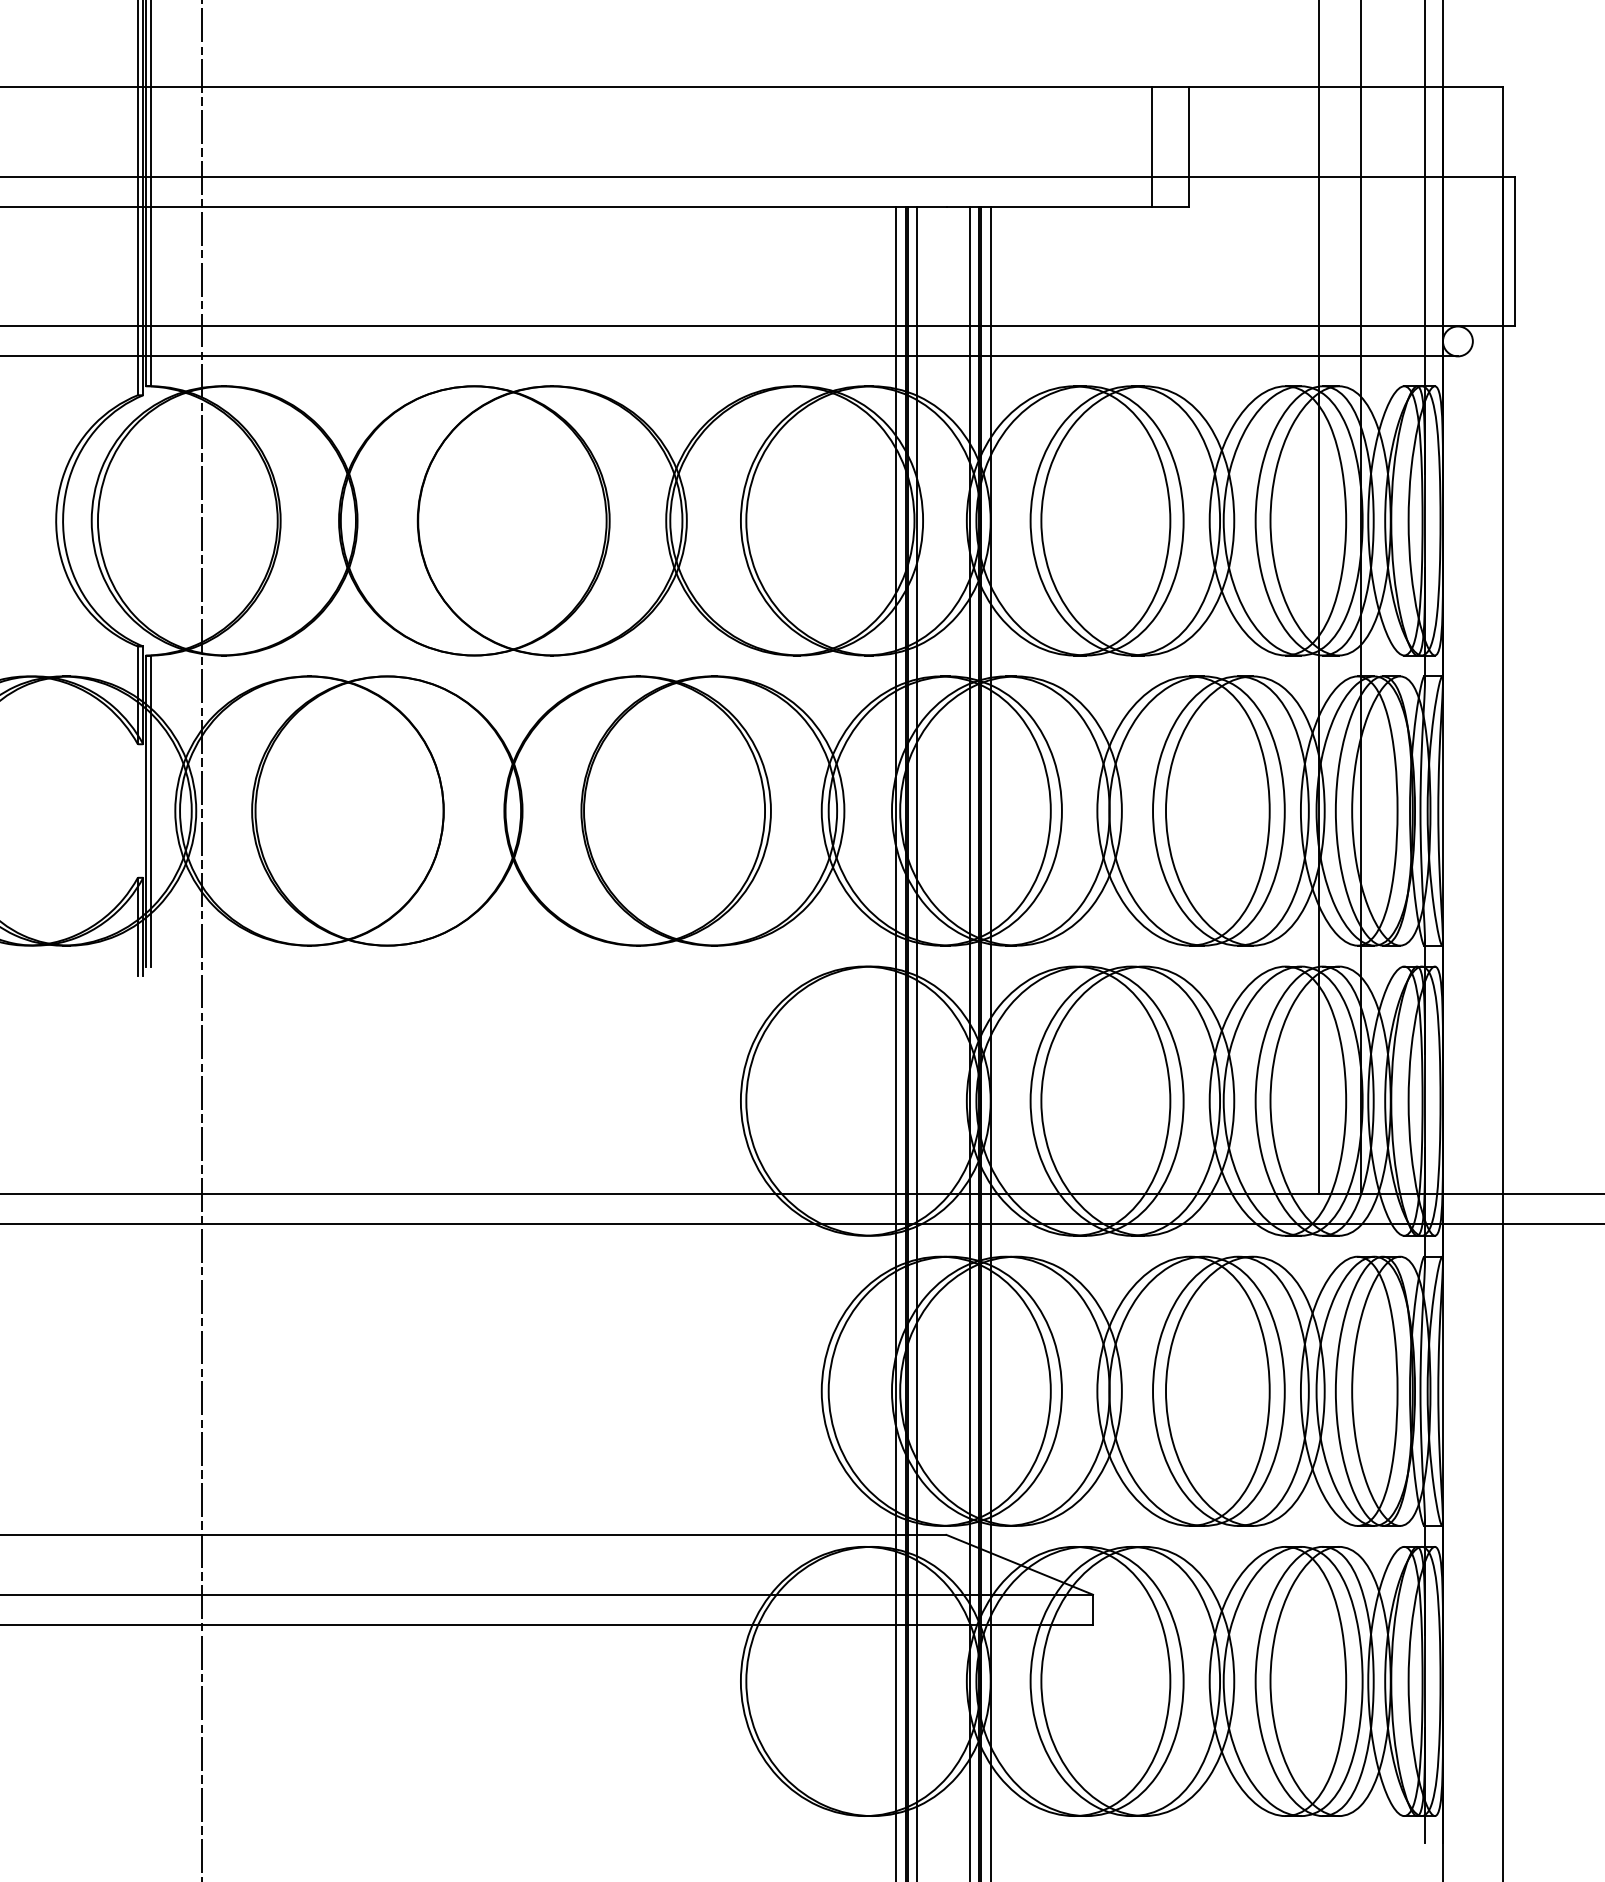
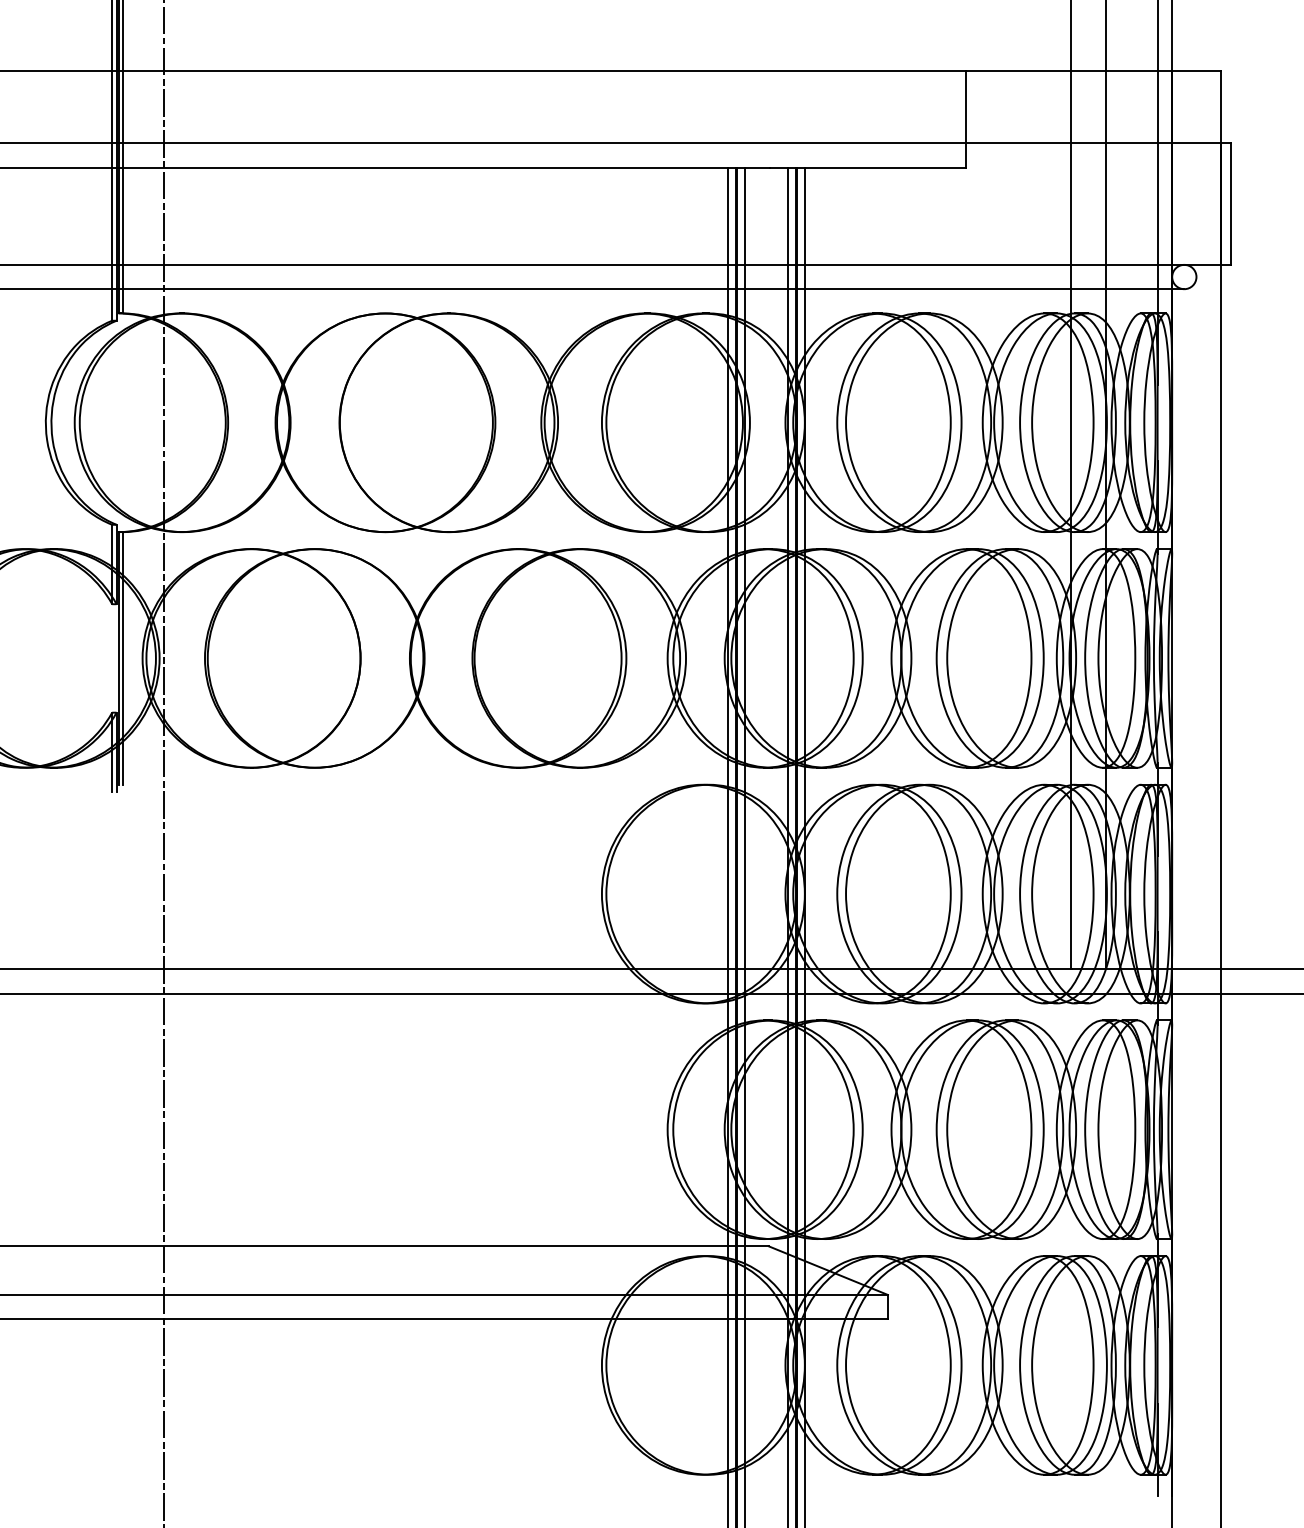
line: (1151, 146) -> (935, 118), removed

